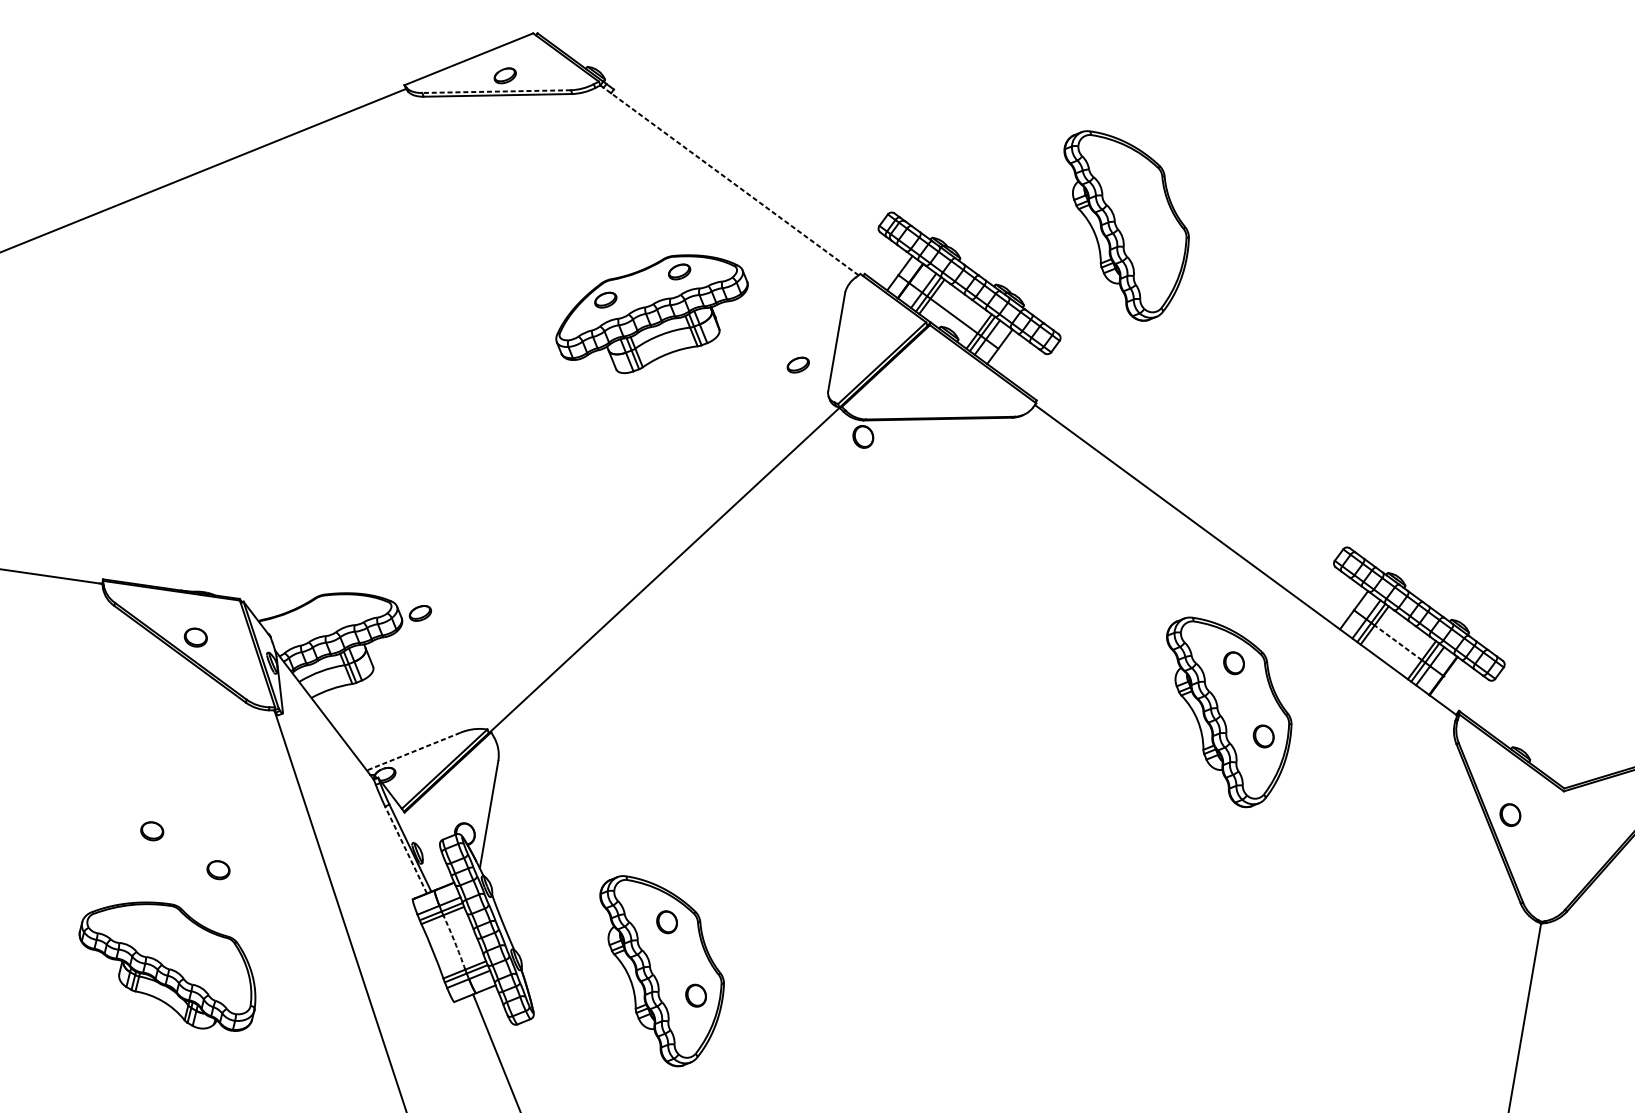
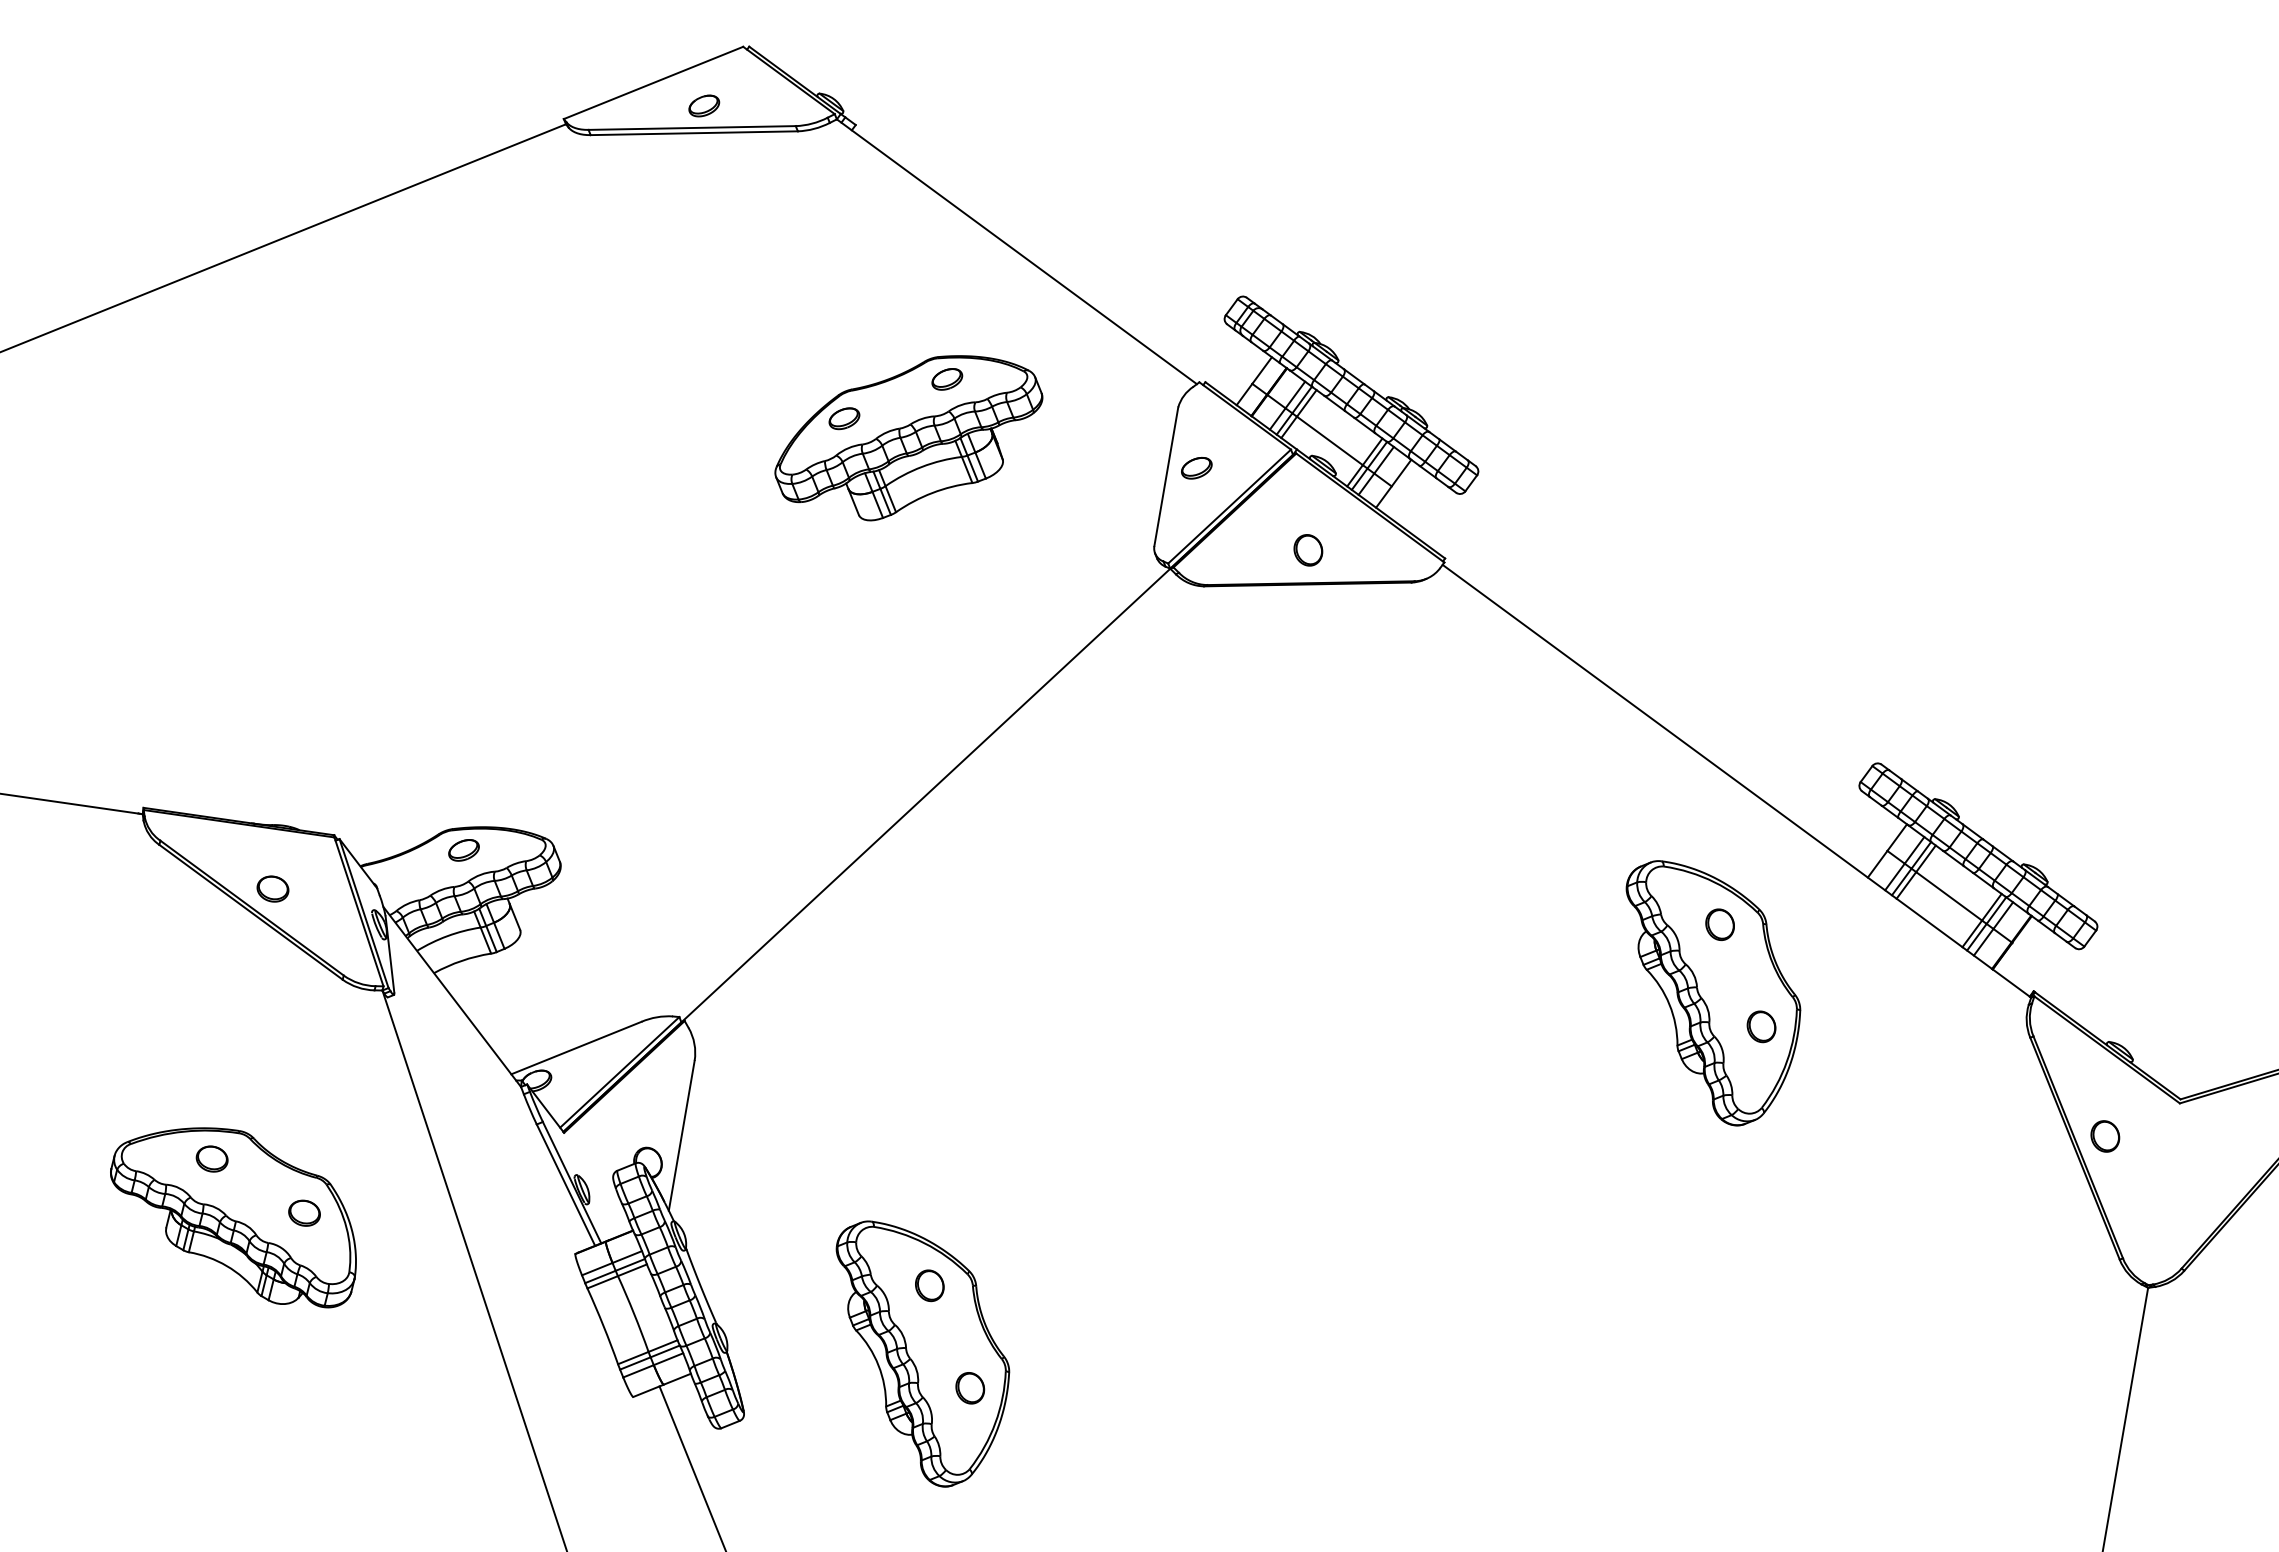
line: (496, 91) -> (692, 128), dashed -> solid
line: (729, 180) -> (1016, 251), dashed -> solid
part: (1126, 226) -> (1570, 315), removed
part: (798, 365) -> (1196, 468), moved
part: (863, 437) -> (1308, 550), moved
part: (420, 613) -> (463, 850), moved
line: (1398, 642) -> (1949, 896), dashed -> solid
line: (413, 751) -> (576, 1048), dashed -> solid
line: (405, 849) -> (565, 1184), dashed -> solid
arc: (455, 942) -> (634, 1313), dashed -> solid
part: (167, 966) -> (233, 1217), moved

